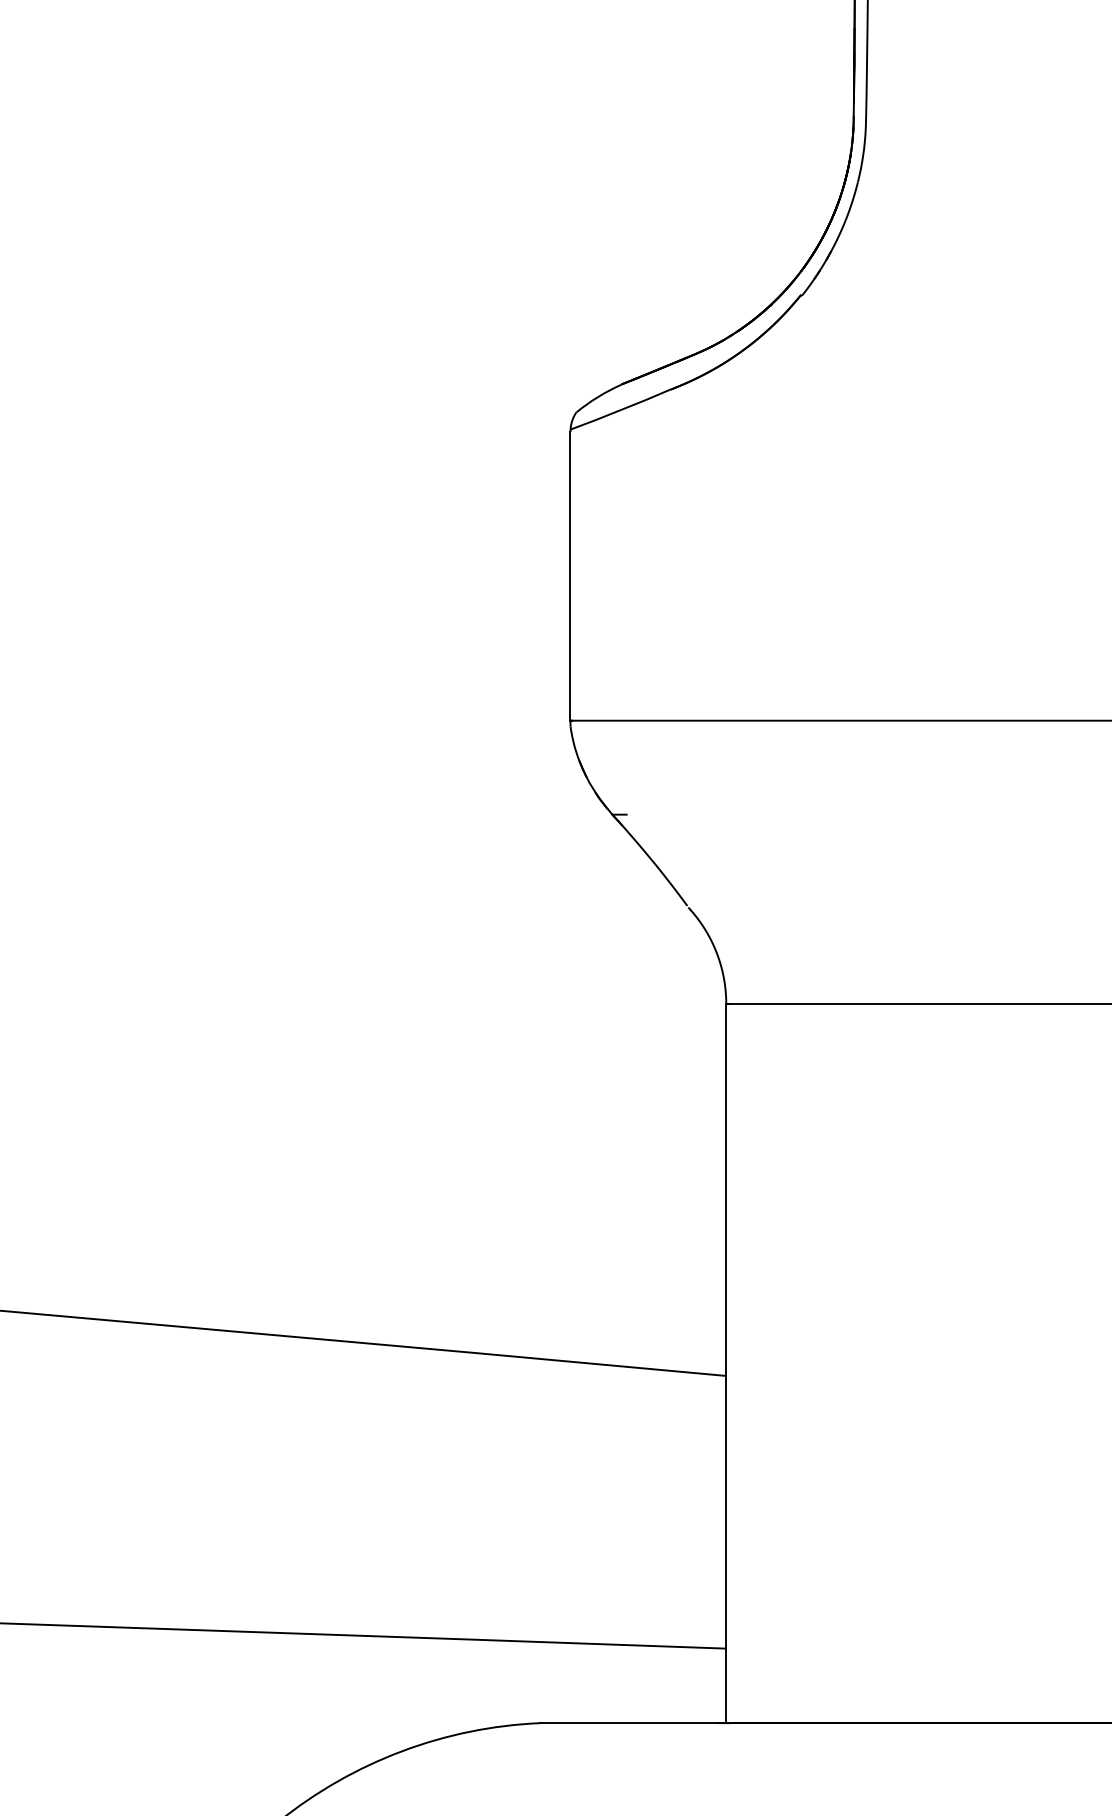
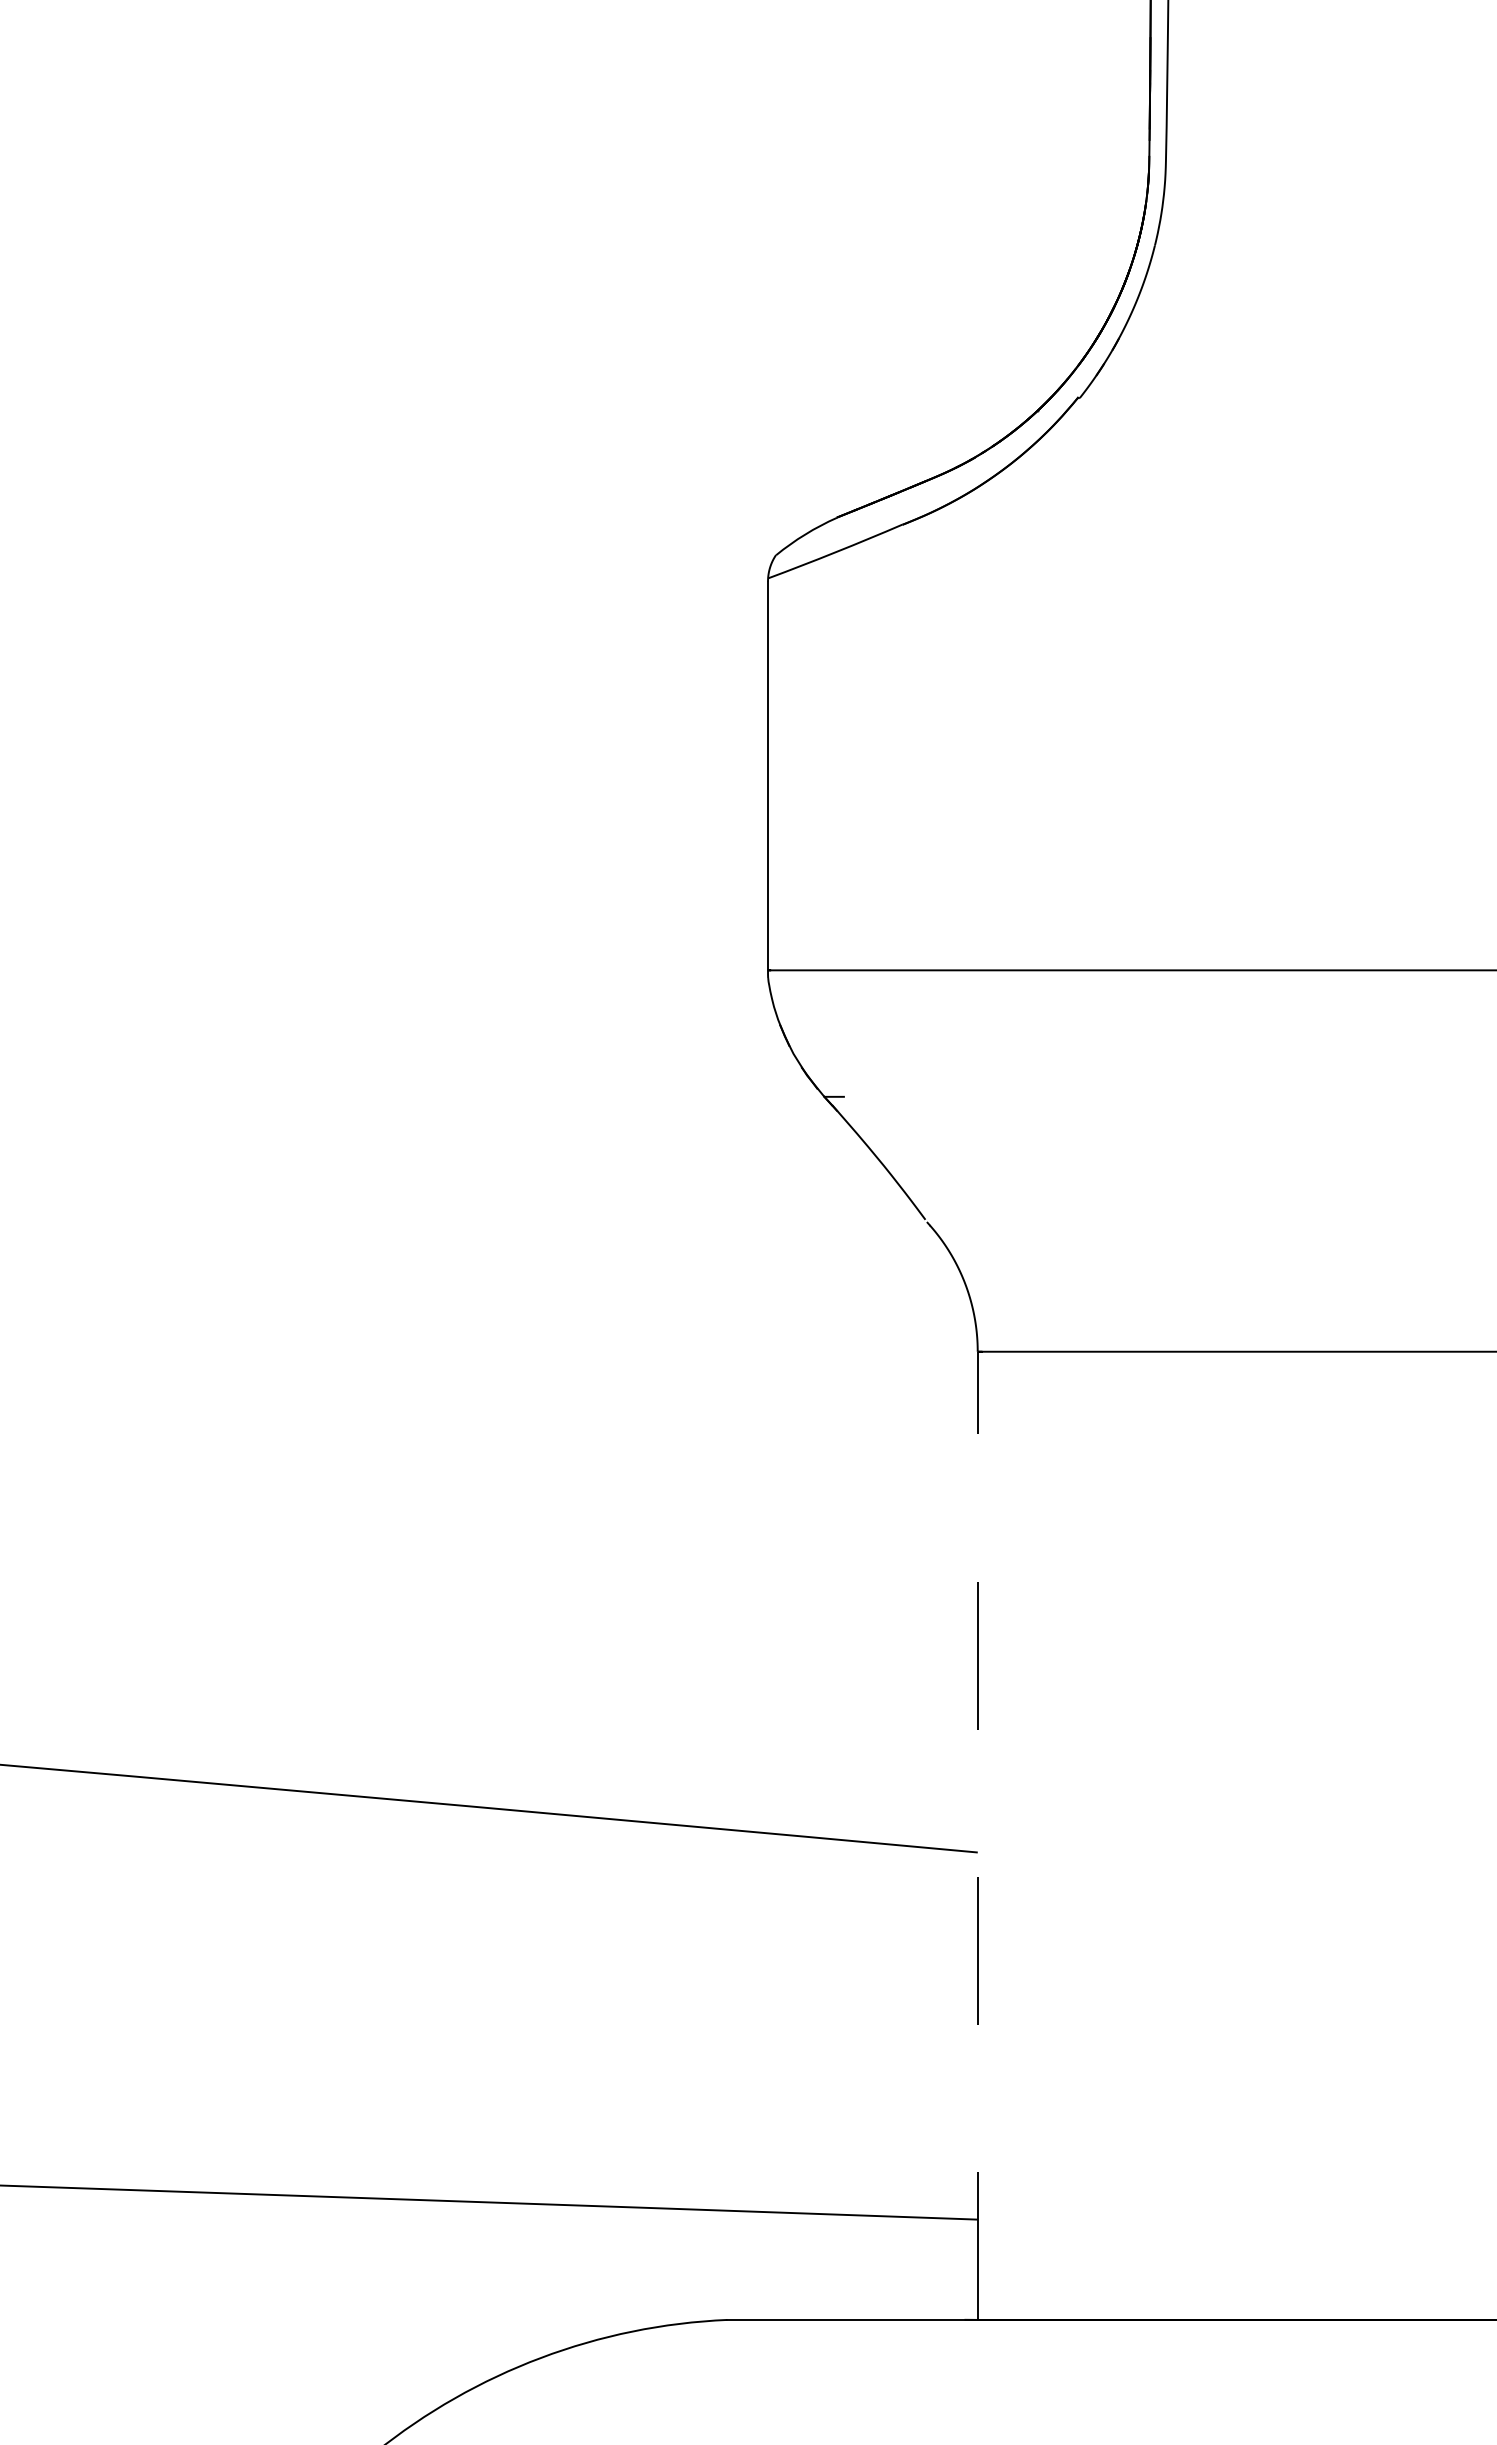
line: (726, 1363) -> (978, 1835), solid -> dashed

